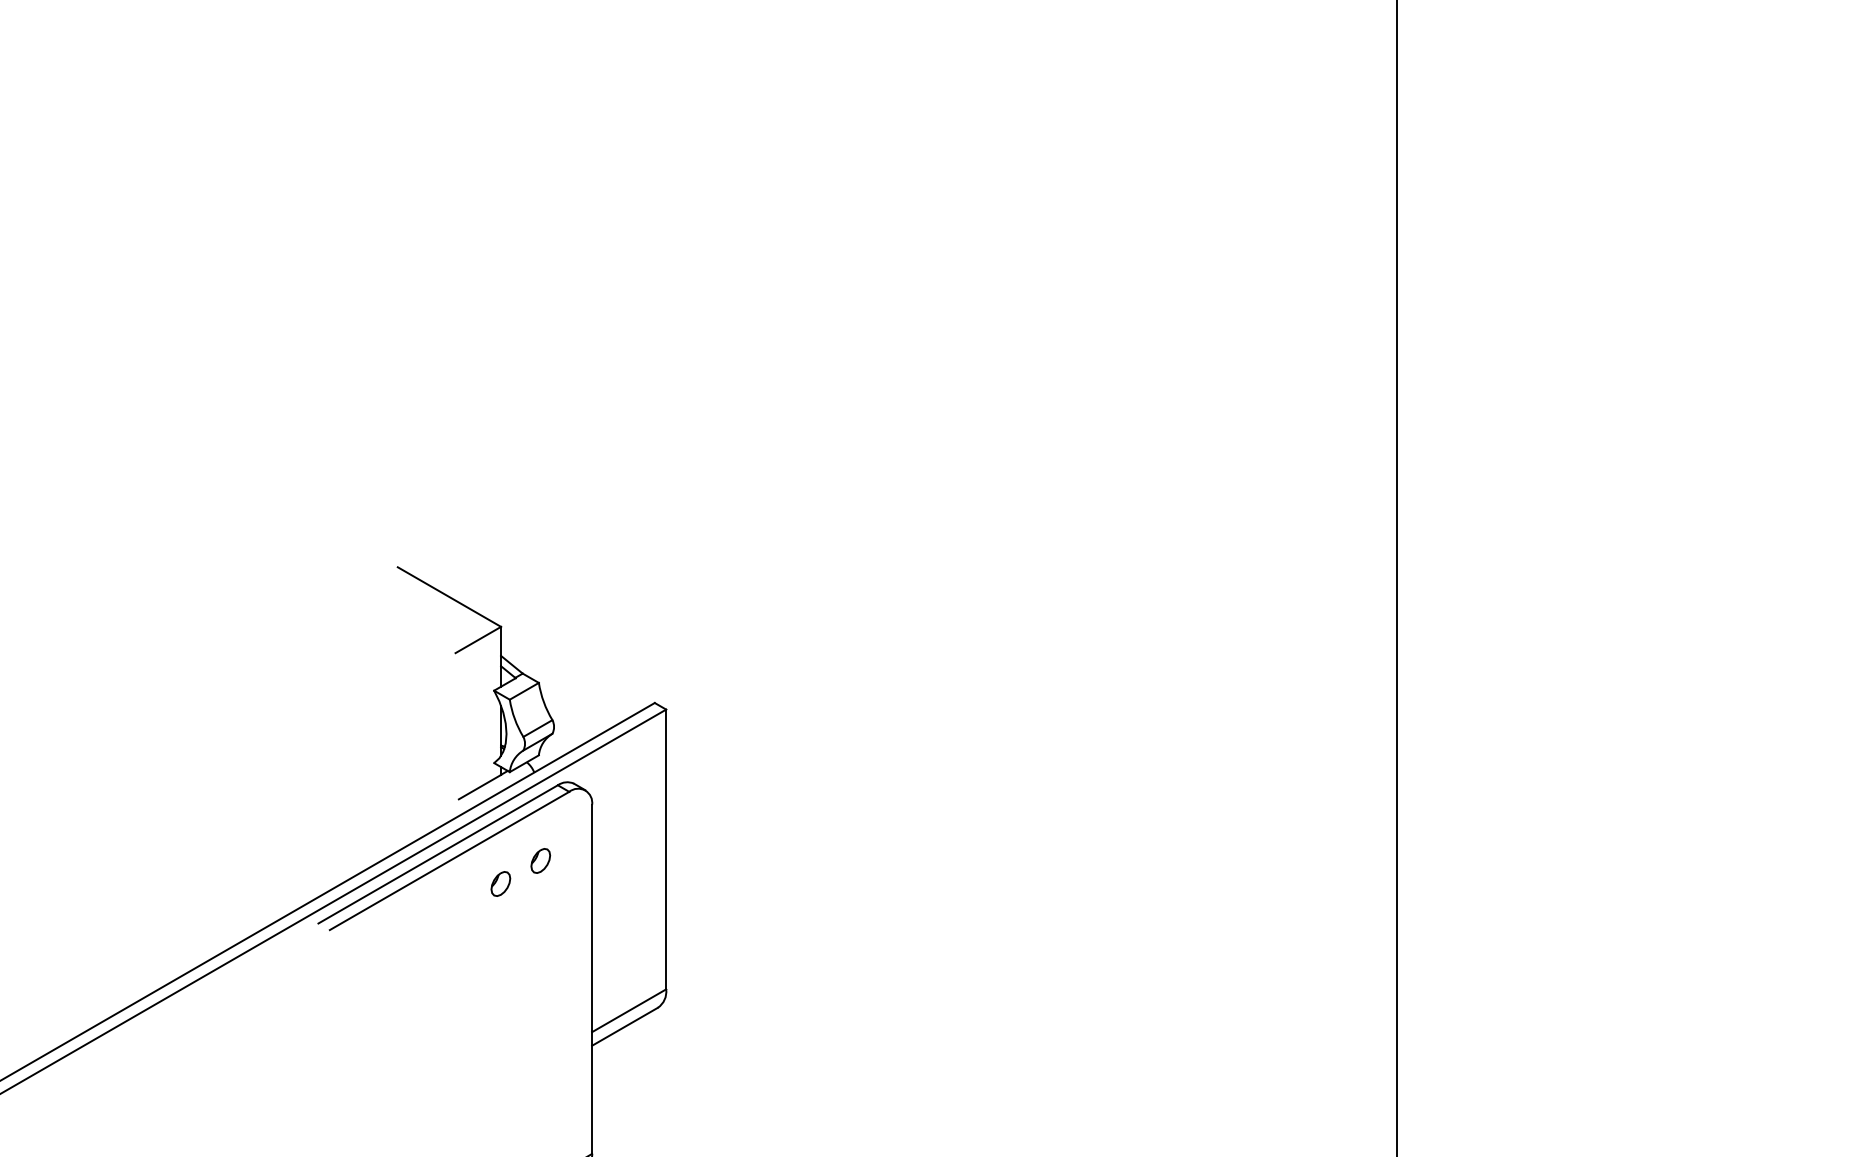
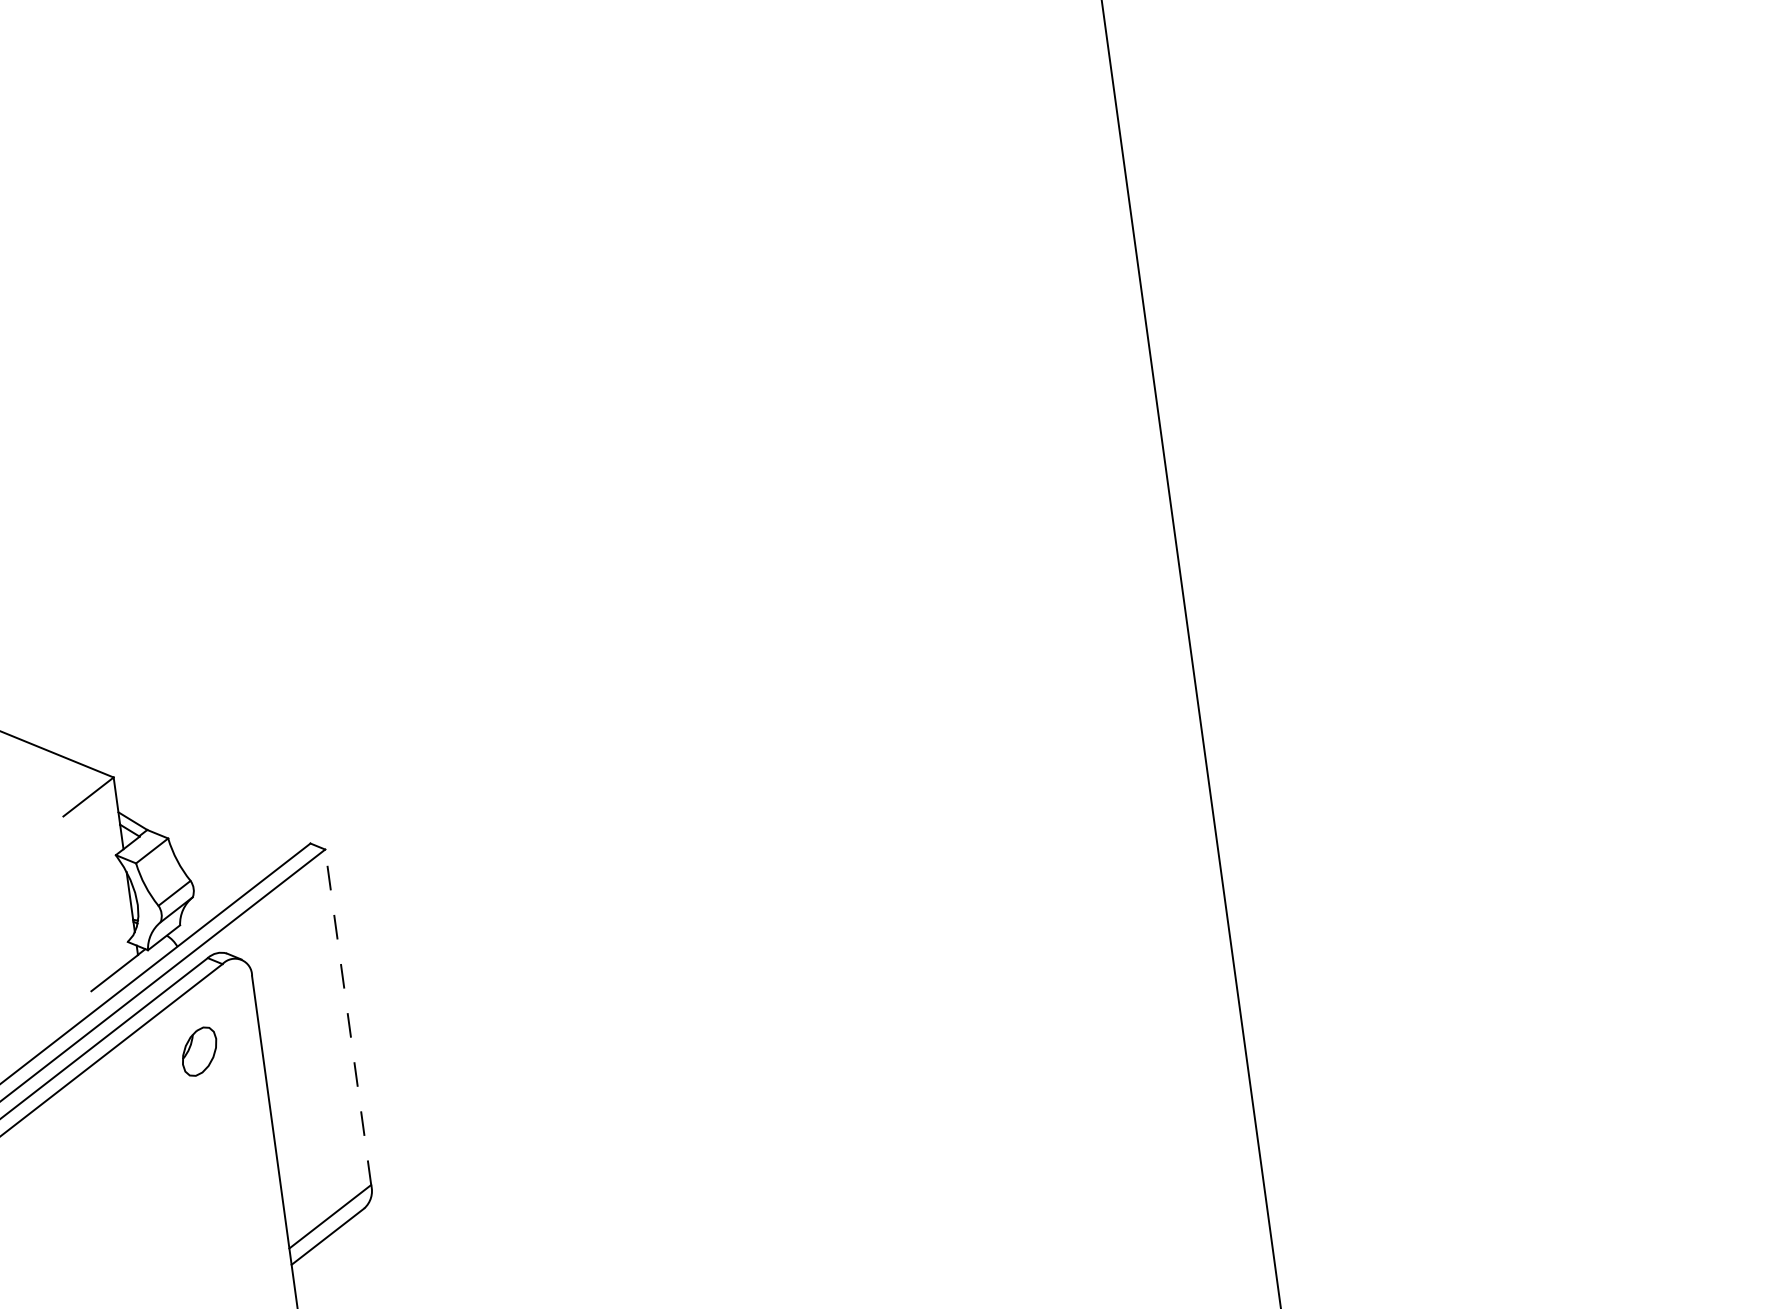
line: (666, 849) -> (348, 1017), solid -> dashed
part: (540, 860) -> (199, 1051), size x1.6
part: (500, 883) -> (155, 1085), removed

